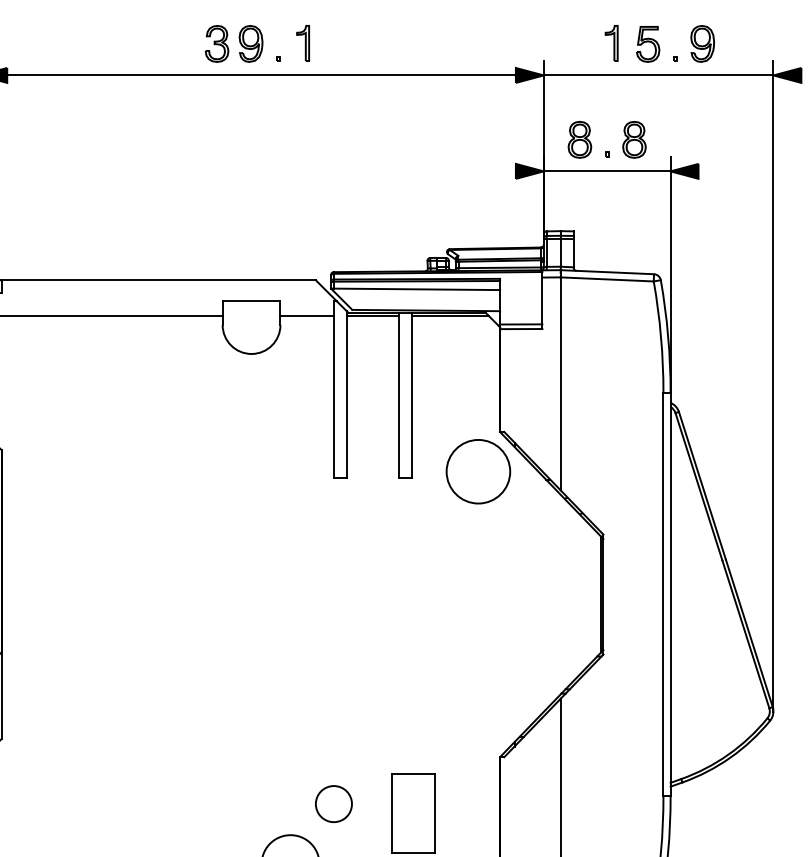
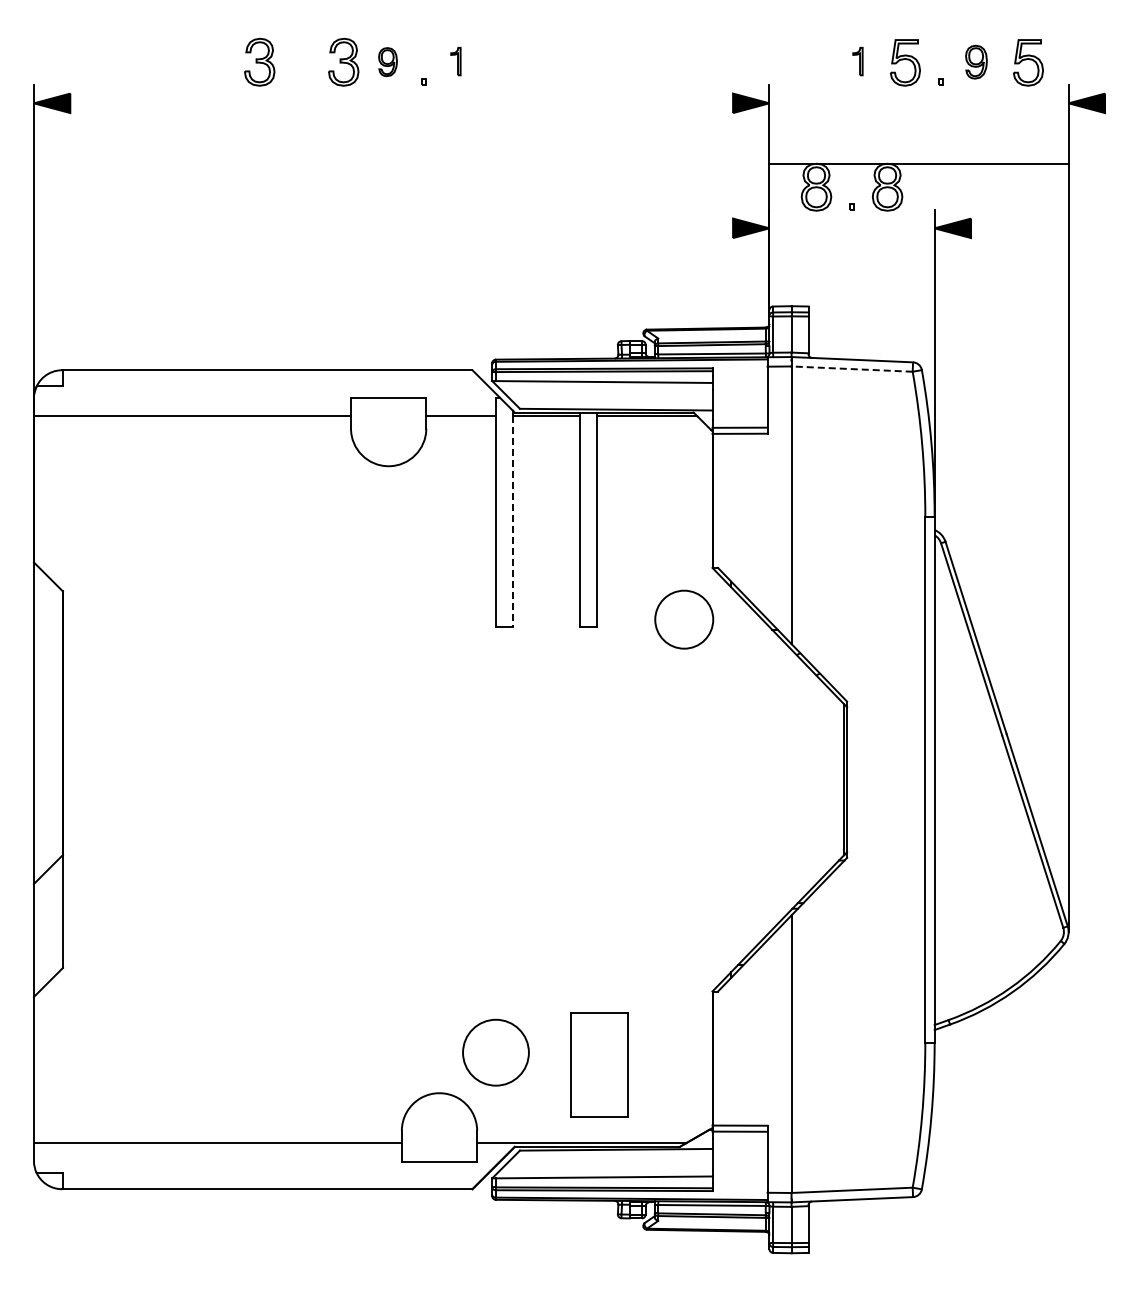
part: (152, 43) -> (259, 61), added
part: (250, 43) -> (387, 61), size x0.6
part: (302, 43) -> (455, 61), size x0.6
part: (611, 43) -> (857, 61), size x0.6
part: (702, 43) -> (976, 61), size x0.7
part: (742, 44) -> (1028, 62), added
line: (261, 75) -> (401, 103), removed
line: (658, 75) -> (918, 164), moved
line: (606, 171) -> (851, 228), removed
line: (607, 279) -> (852, 369), solid -> dashed
line: (346, 397) -> (512, 522), solid -> dashed
circle: (477, 471) -> (683, 619), size x0.7
circle: (333, 803) -> (495, 1052), size x1.4

